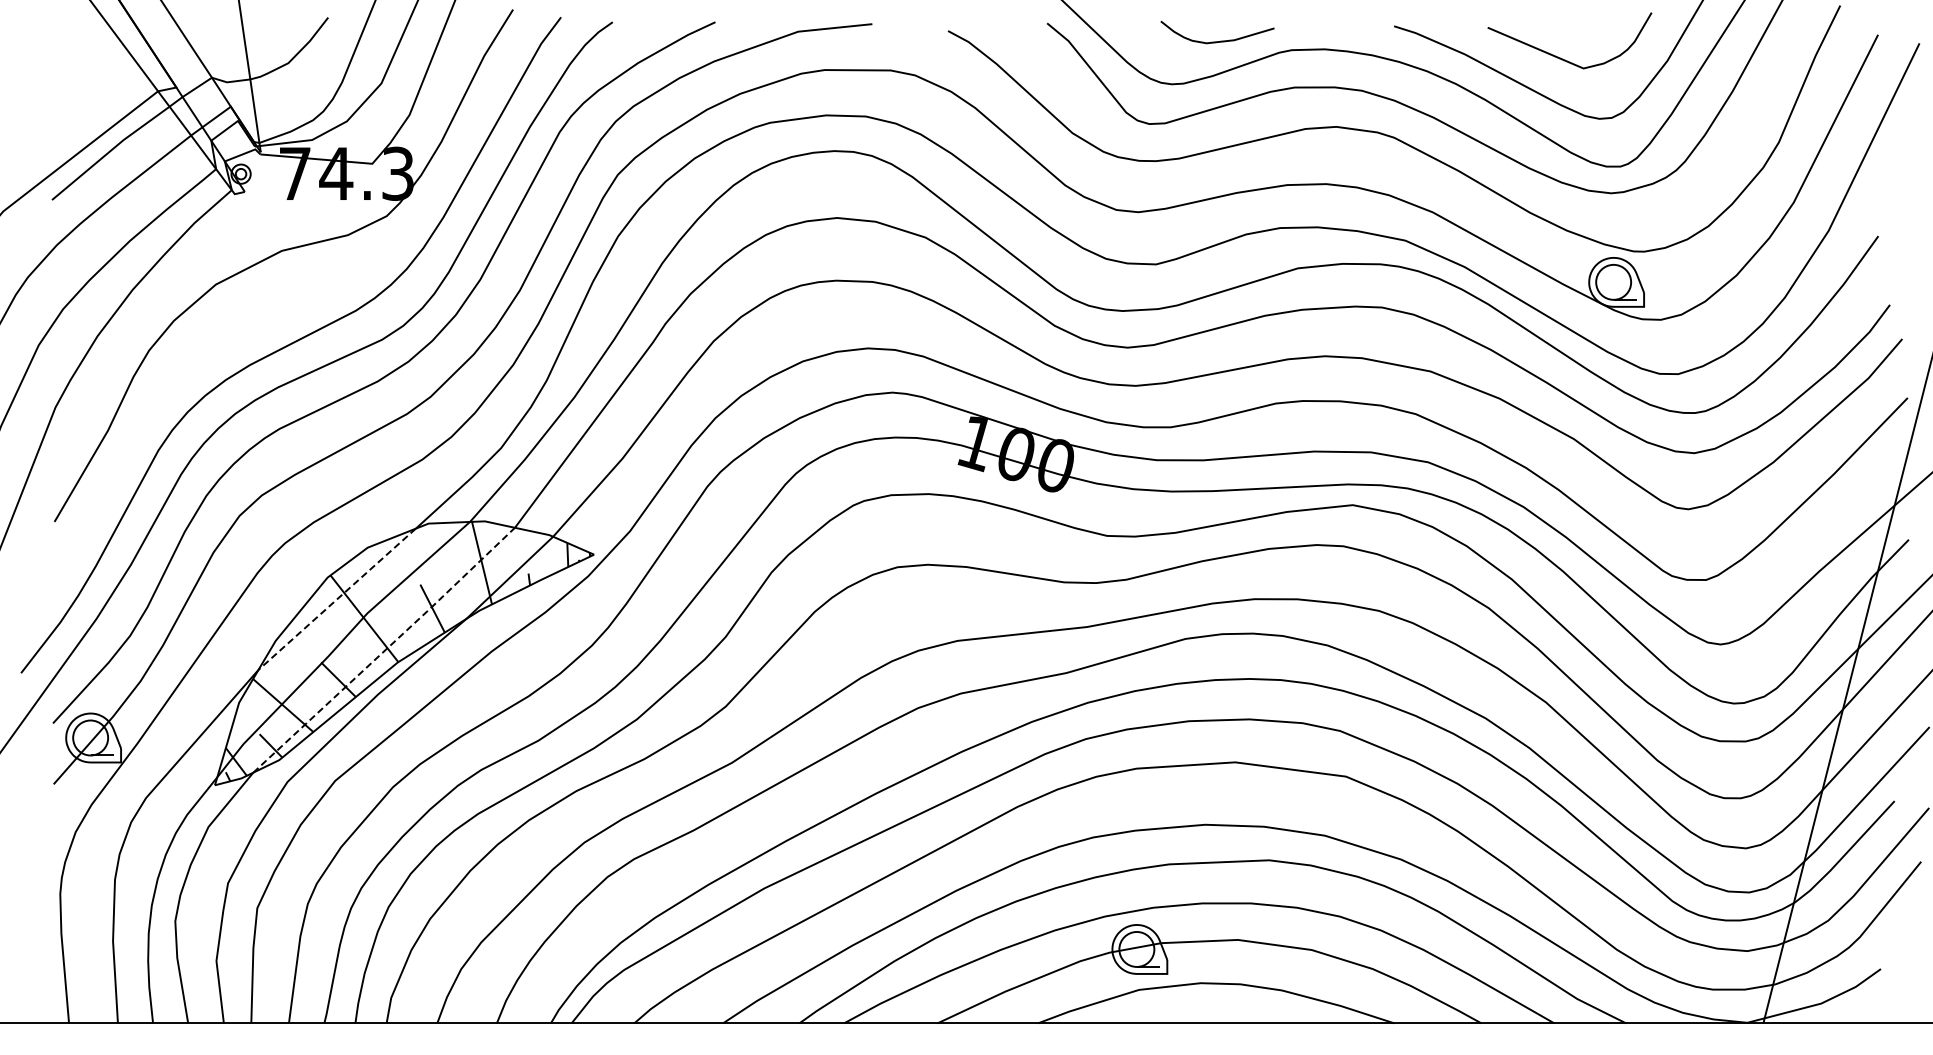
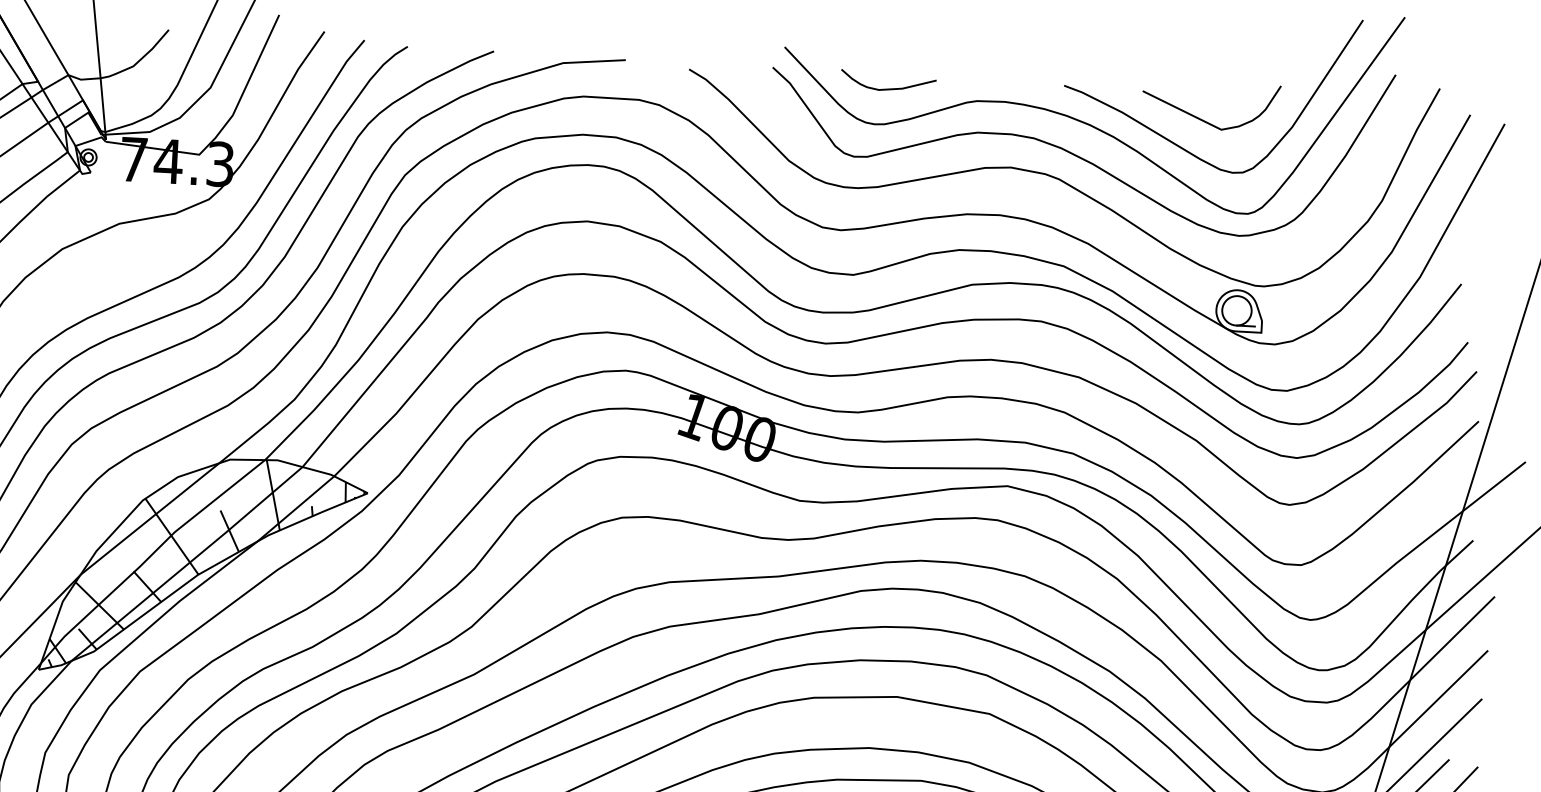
curve: (1220, 40) -> (890, 88), moved
line: (337, 599) -> (150, 519), dashed -> solid
line: (385, 650) -> (188, 564), dashed -> solid

